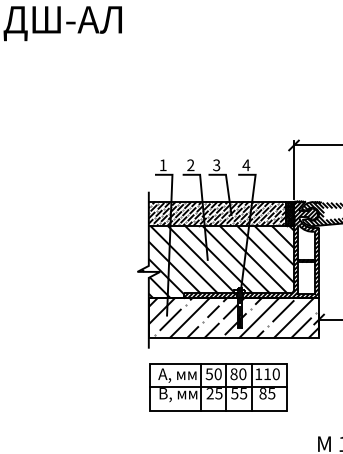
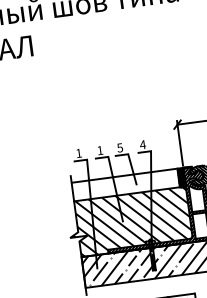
text: (190, 164) -> (99, 149), 2 -> 1
text: (216, 164) -> (119, 147), 3 -> 5
hatch: (217, 213) -> (125, 184), removed

